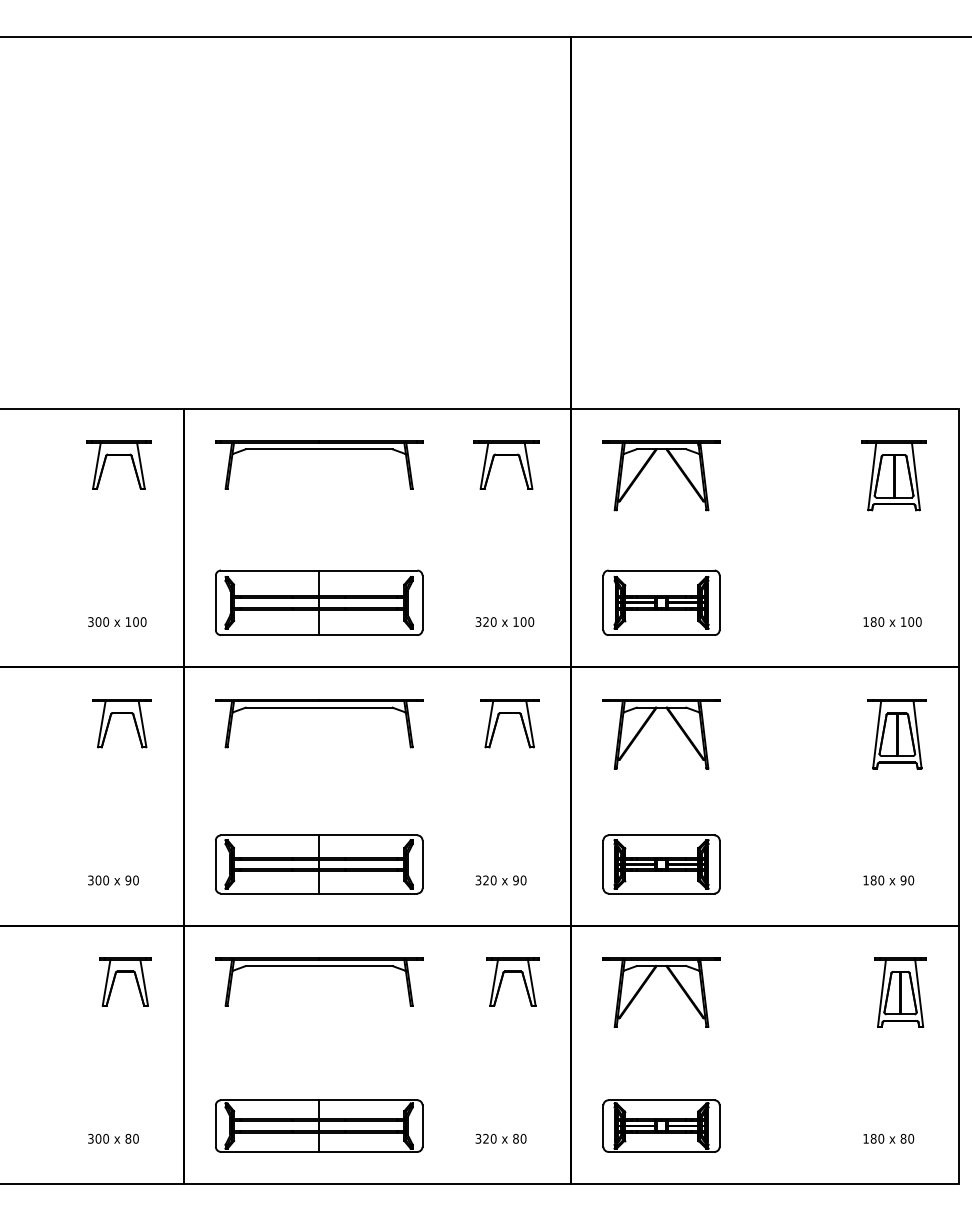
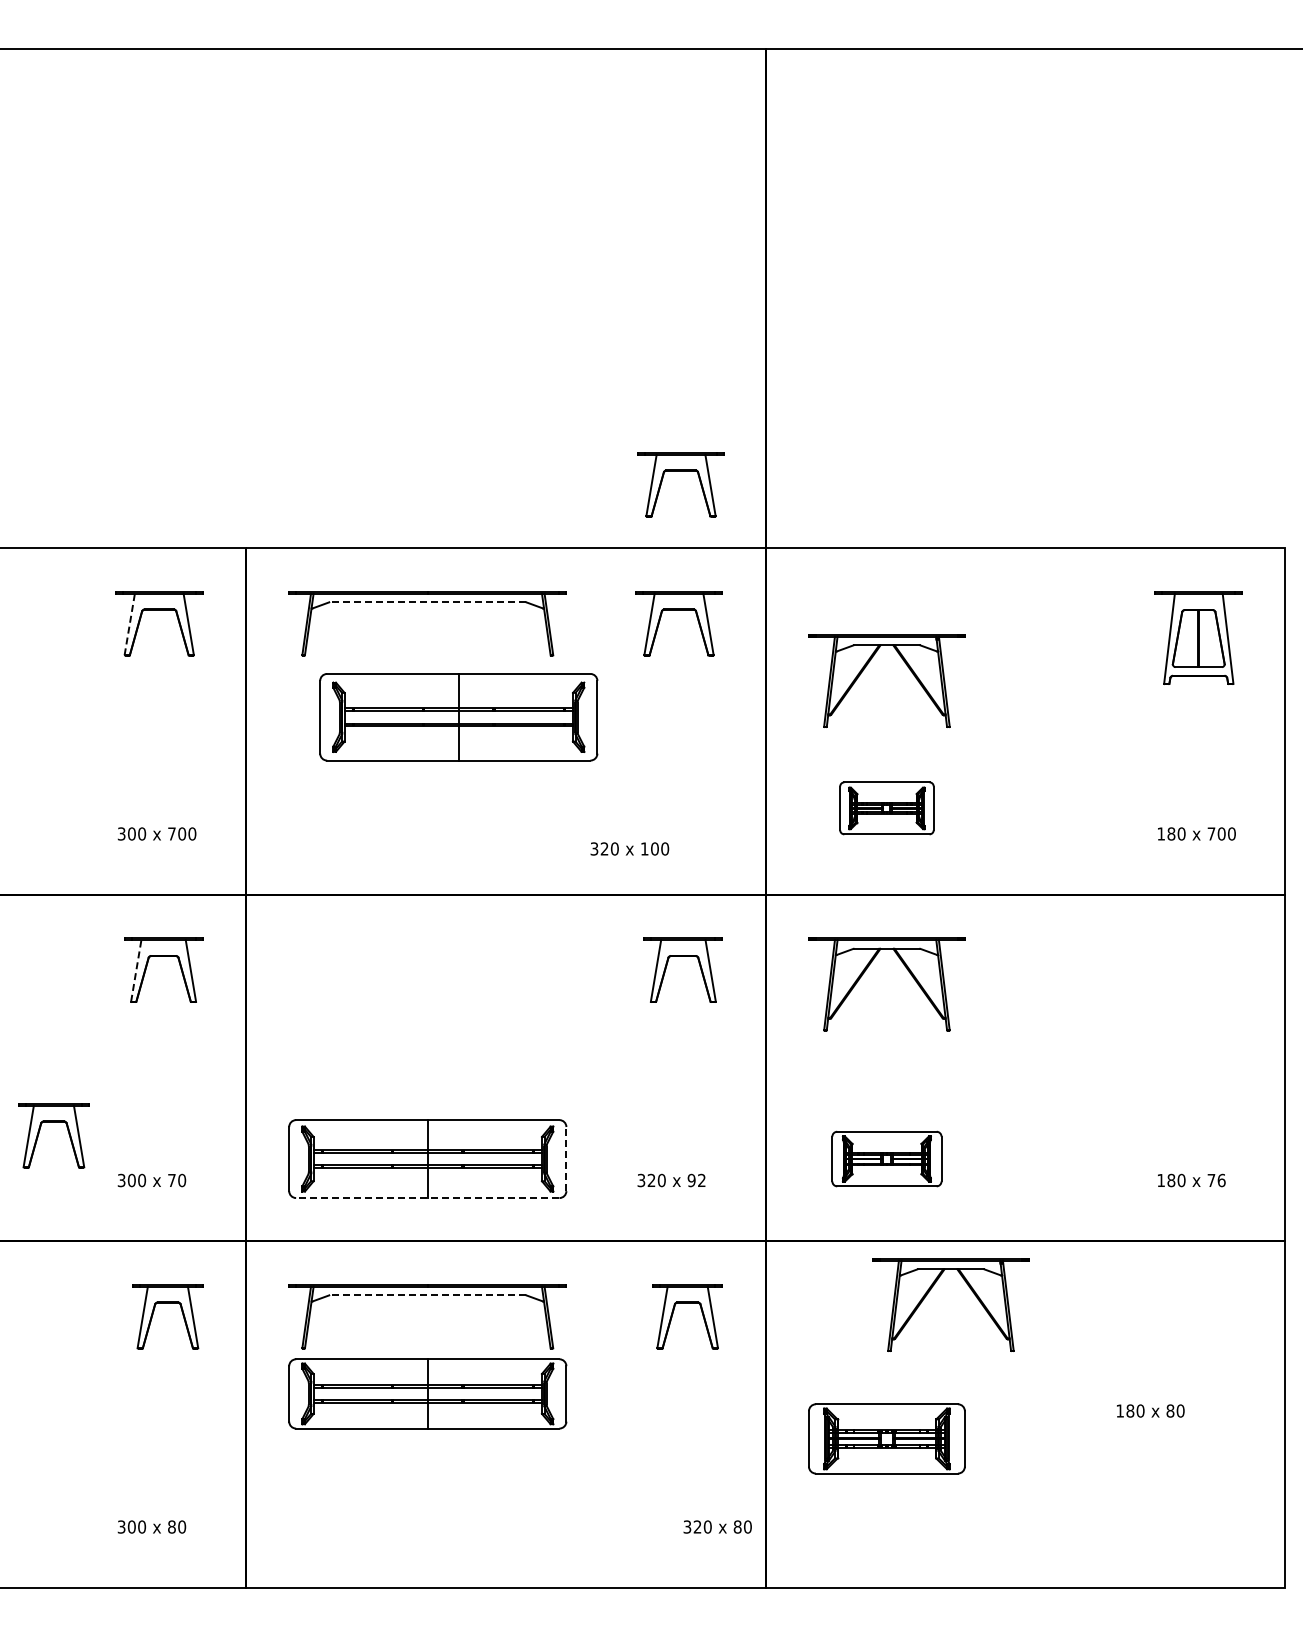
part: (507, 351) -> (680, 471), added
line: (318, 449) -> (427, 602), solid -> dashed
part: (647, 463) -> (868, 664), moved
line: (96, 465) -> (129, 624), solid -> dashed
part: (318, 603) -> (458, 717), moved
part: (661, 603) -> (886, 808), size x0.6
text: (128, 621) -> (171, 833), 100 -> 700
text: (504, 621) -> (629, 848), moved
text: (903, 621) -> (1211, 833), 100 -> 700
part: (318, 708) -> (427, 949), removed
line: (101, 723) -> (136, 970), solid -> dashed
part: (896, 734) -> (1202, 984), removed
part: (40, 837) -> (53, 1122), added
line: (422, 864) -> (566, 1158), solid -> dashed
part: (661, 864) -> (886, 1158), size x0.7
text: (128, 880) -> (171, 1180), 90 -> 70
text: (523, 880) -> (701, 1180), 90 -> 92
text: (907, 880) -> (1216, 1180), 90 -> 76
line: (318, 893) -> (427, 1198), solid -> dashed
line: (318, 966) -> (427, 1295), solid -> dashed
part: (647, 980) -> (932, 1288), moved
part: (900, 992) -> (1207, 1330), removed
part: (318, 1125) -> (427, 1393), moved
part: (661, 1125) -> (886, 1438), moved
text: (500, 1138) -> (717, 1526), moved
text: (888, 1138) -> (1150, 1410), moved

